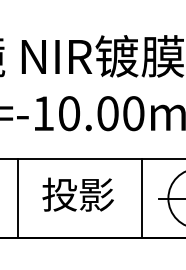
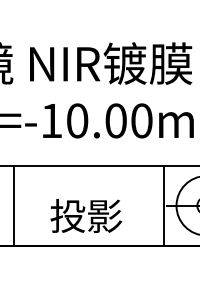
text: (78, 194) -> (86, 215), moved
line: (18, 198) -> (14, 205), moved
line: (142, 198) -> (163, 205), moved

